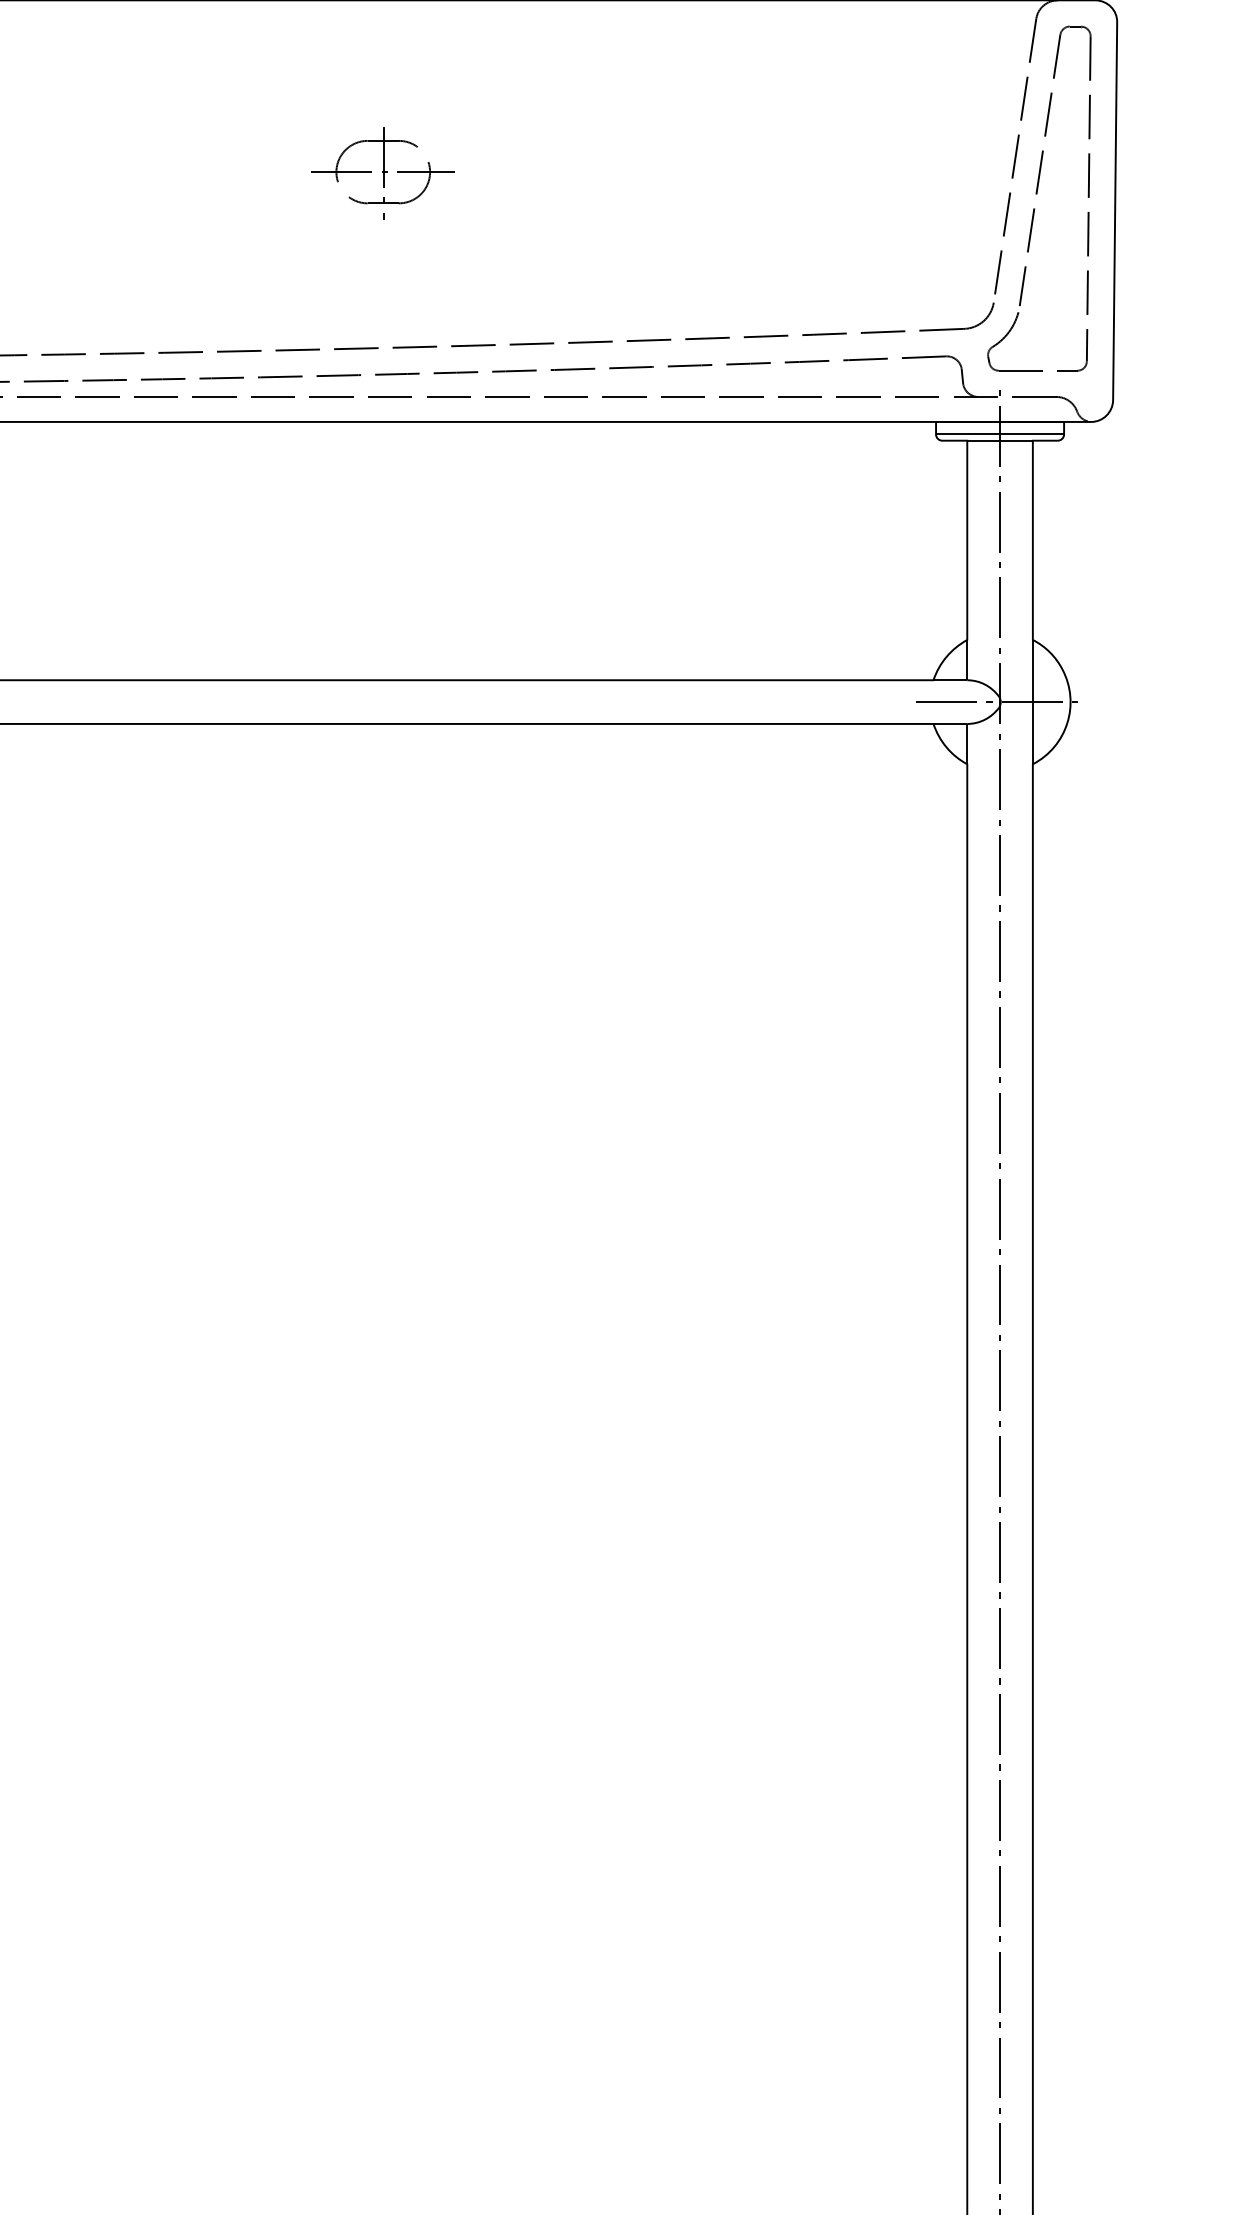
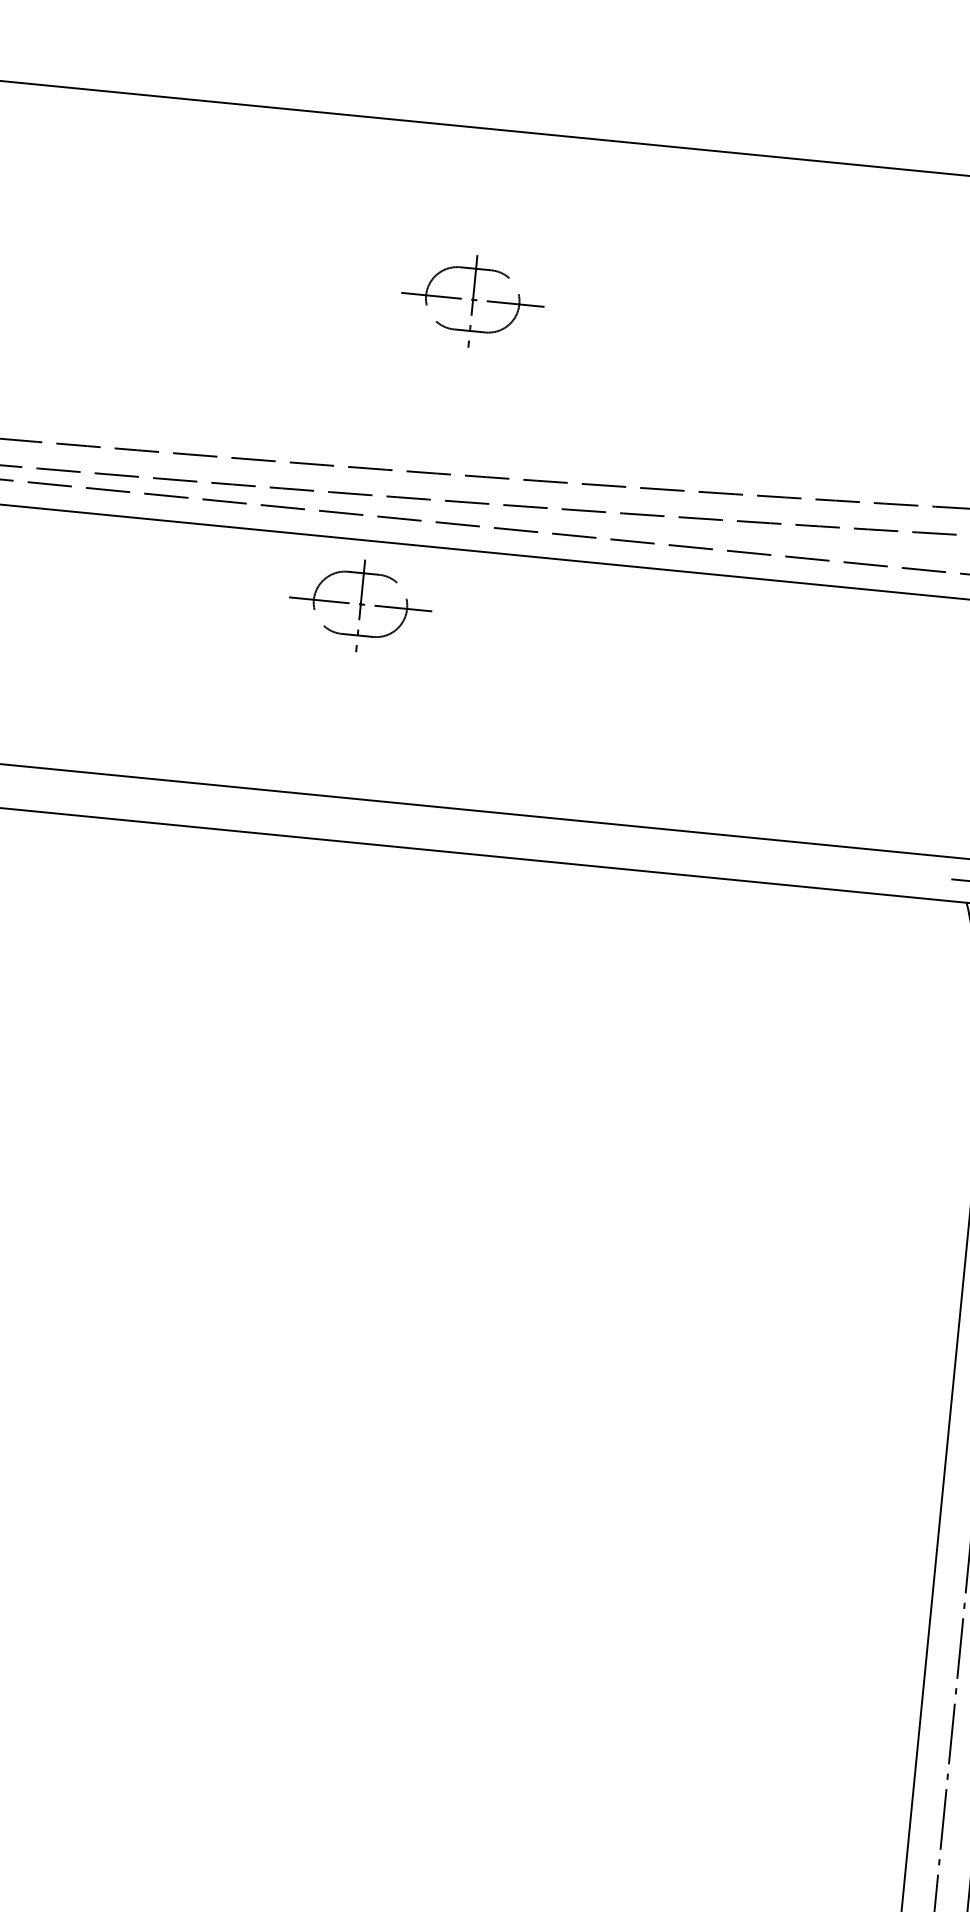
part: (300, 487) -> (359, 605), added

